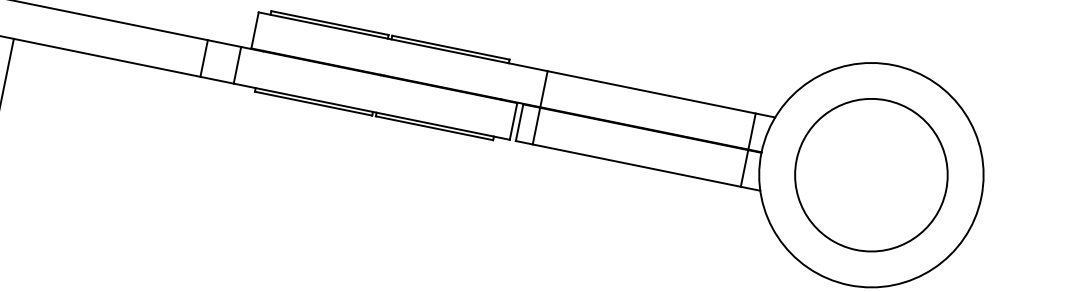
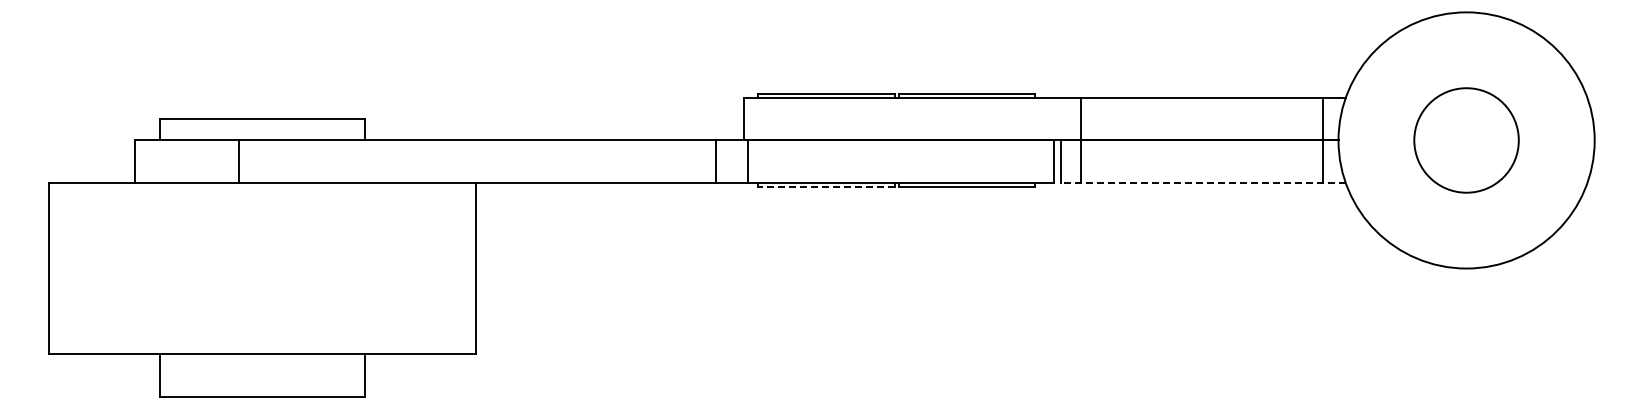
line: (204, 58) -> (715, 161), moved
line: (237, 65) -> (748, 161), moved
line: (312, 103) -> (825, 187), solid -> dashed
line: (637, 166) -> (1202, 183), solid -> dashed
circle: (871, 175) -> (1466, 140), size x0.6

